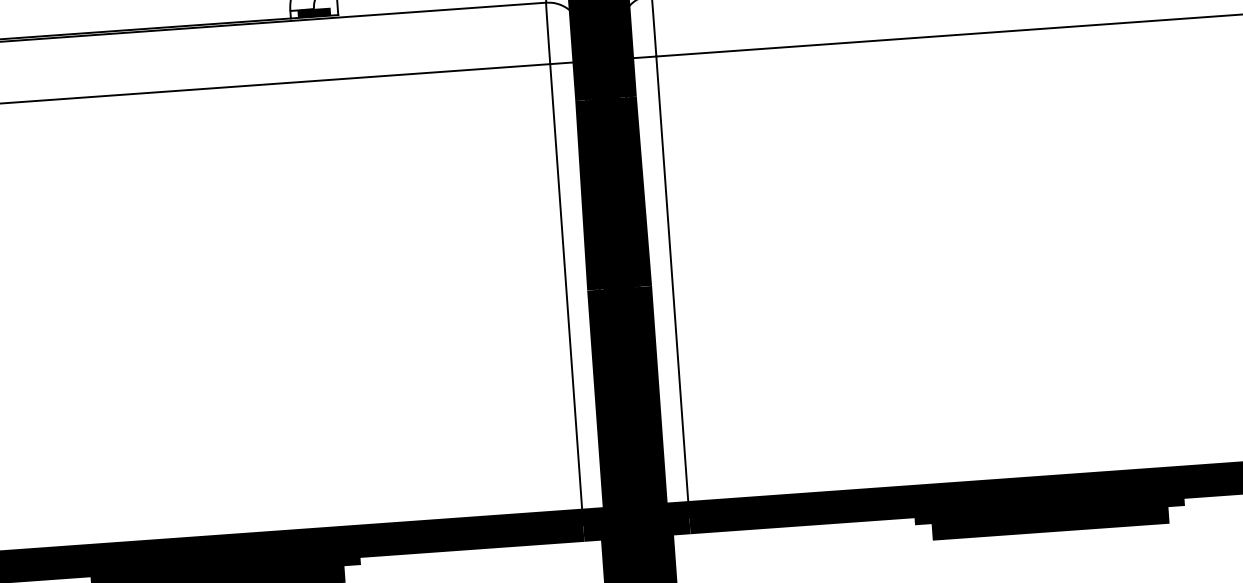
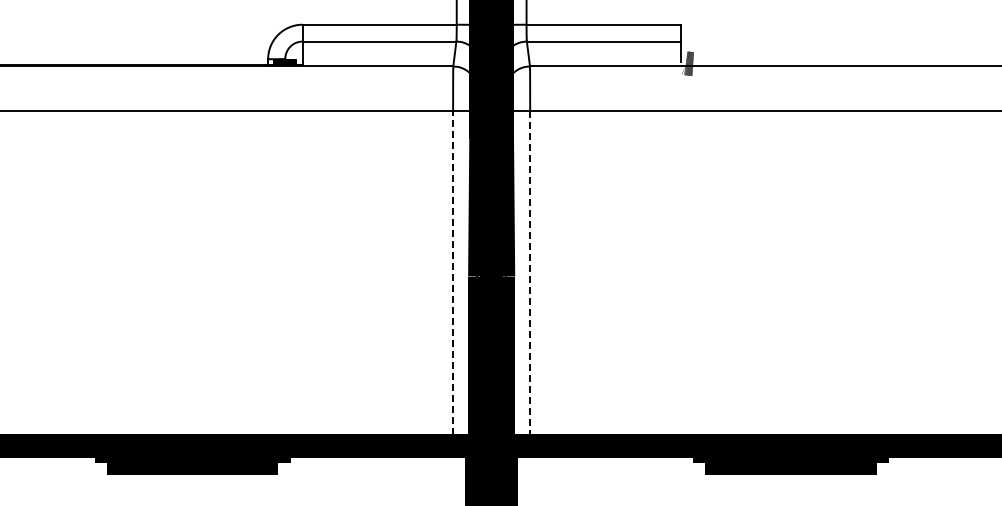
line: (673, 287) -> (530, 278), solid -> dashed
line: (567, 294) -> (453, 278), solid -> dashed

